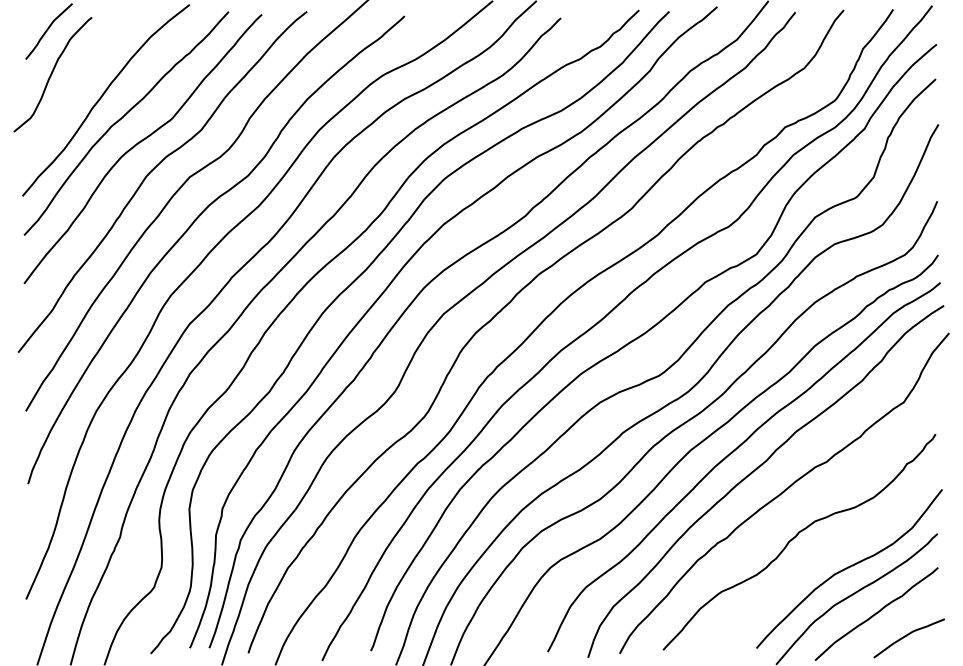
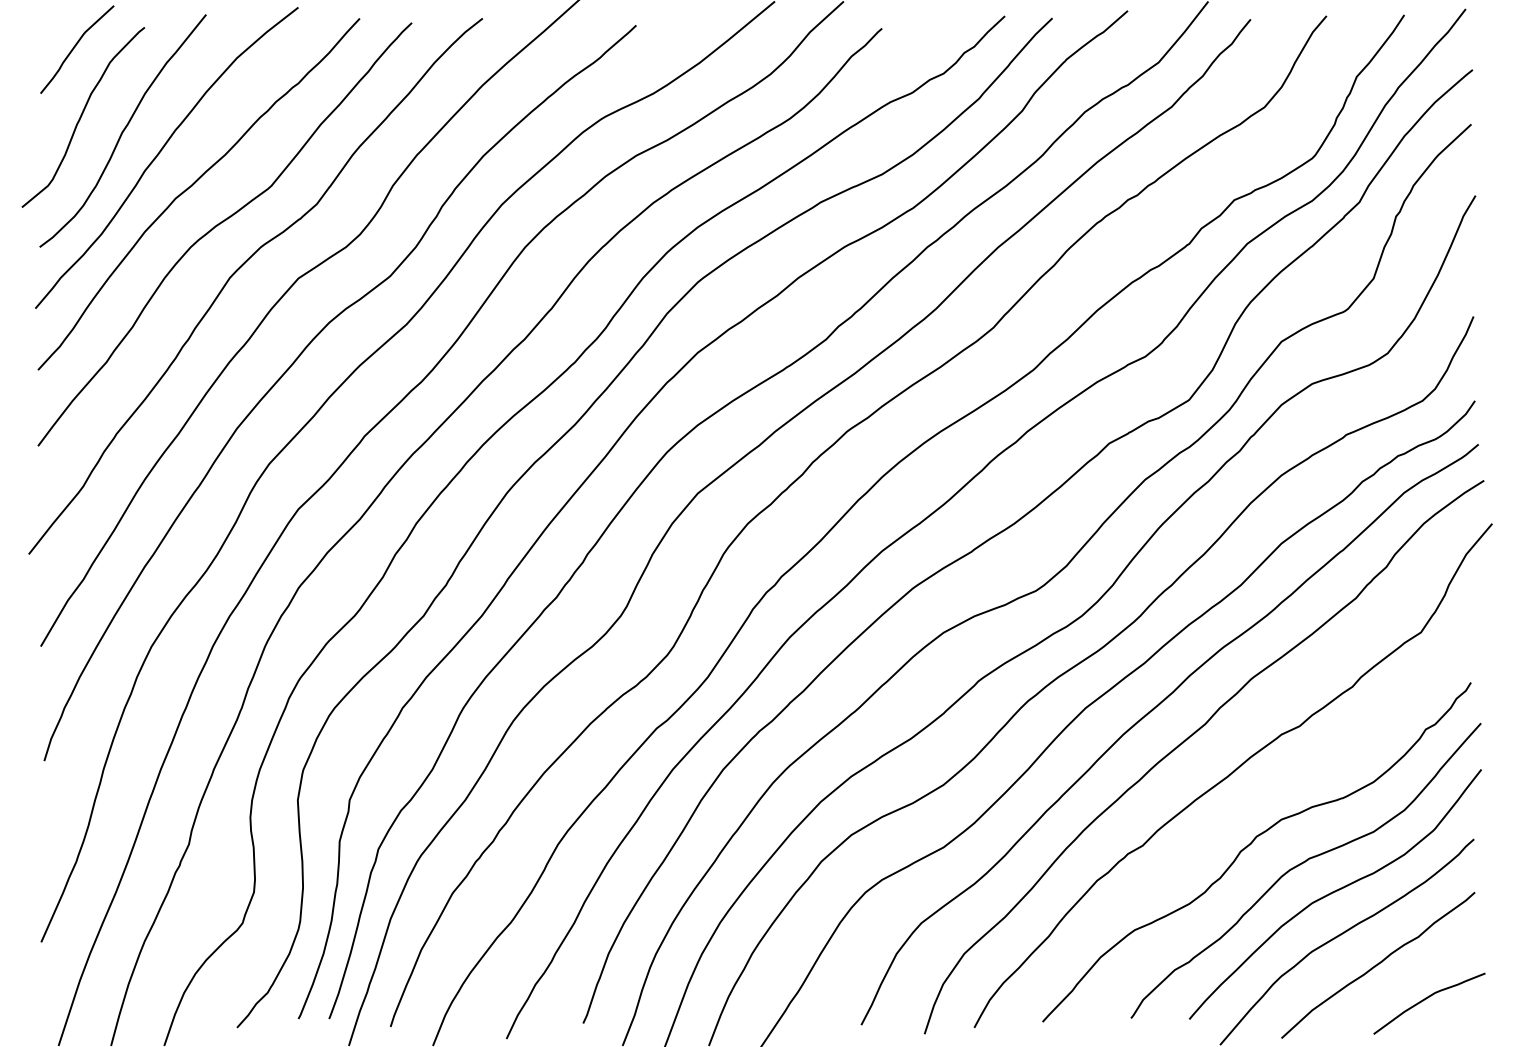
curve: (77, 83) -> (121, 131), added
curve: (828, 550) -> (1302, 865), added

